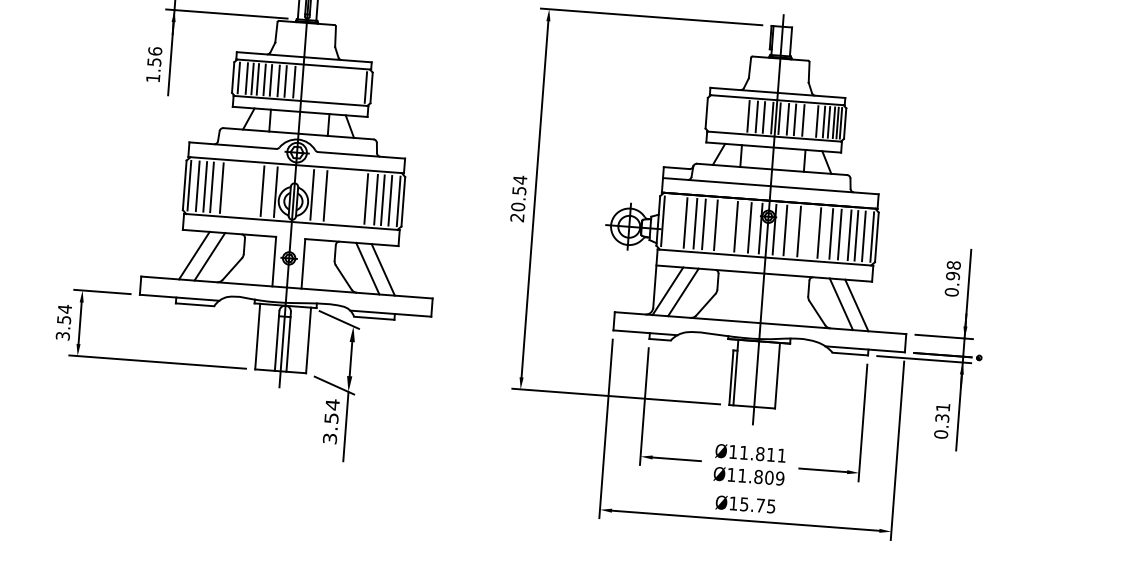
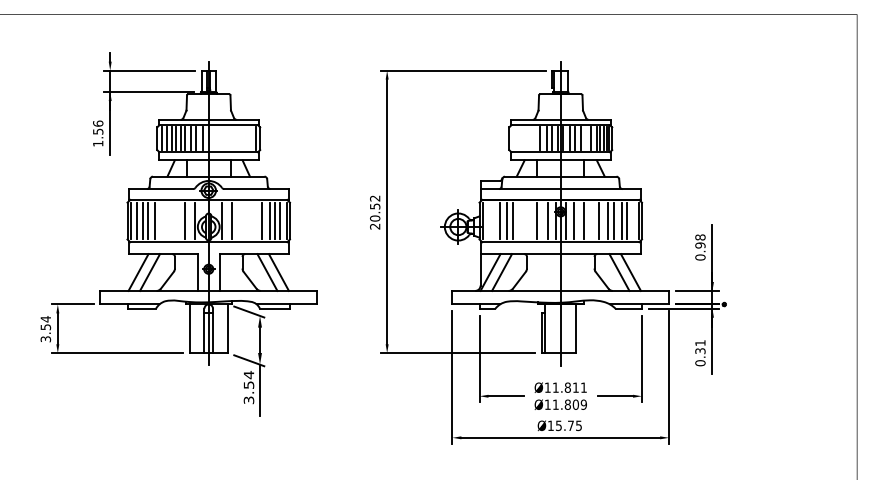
text: (520, 180) -> (375, 198), 20.54 -> 20.52
line: (716, 224) -> (522, 220), removed
line: (864, 235) -> (632, 220), removed

